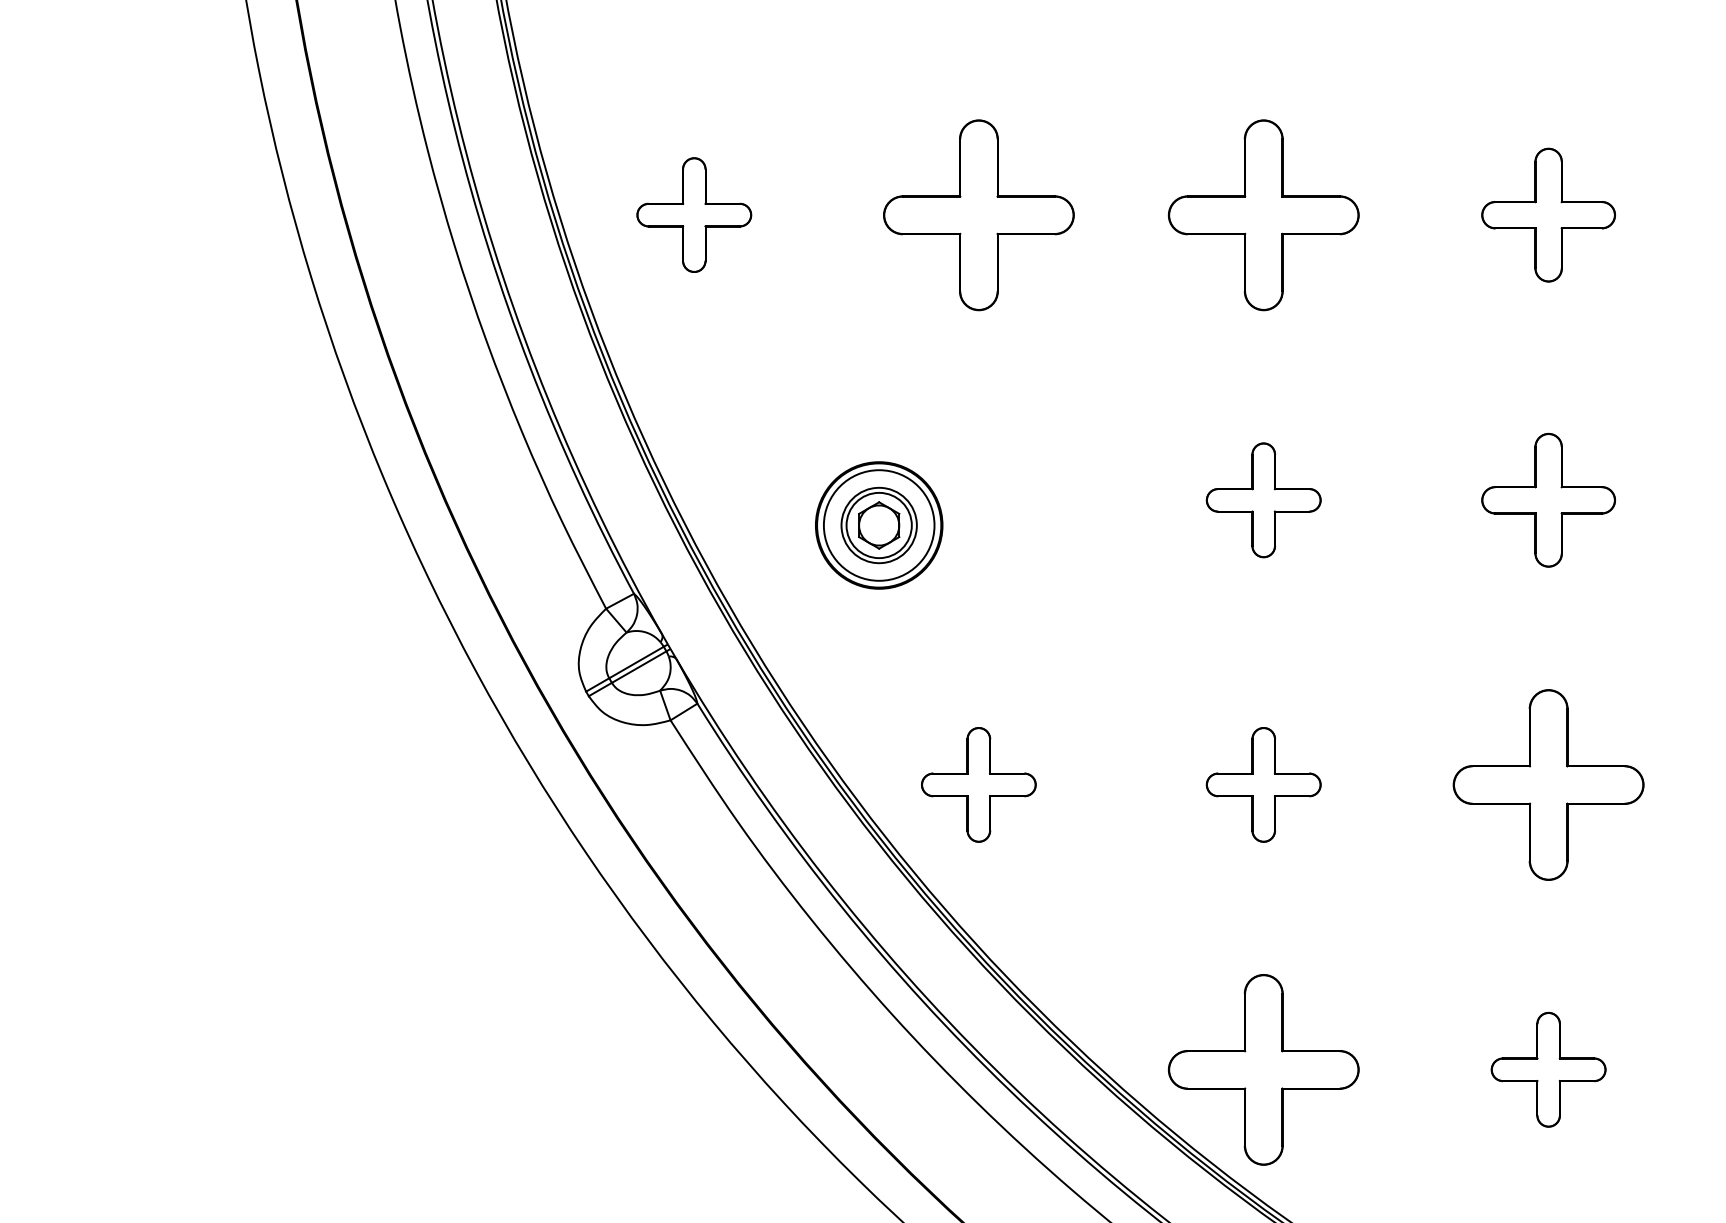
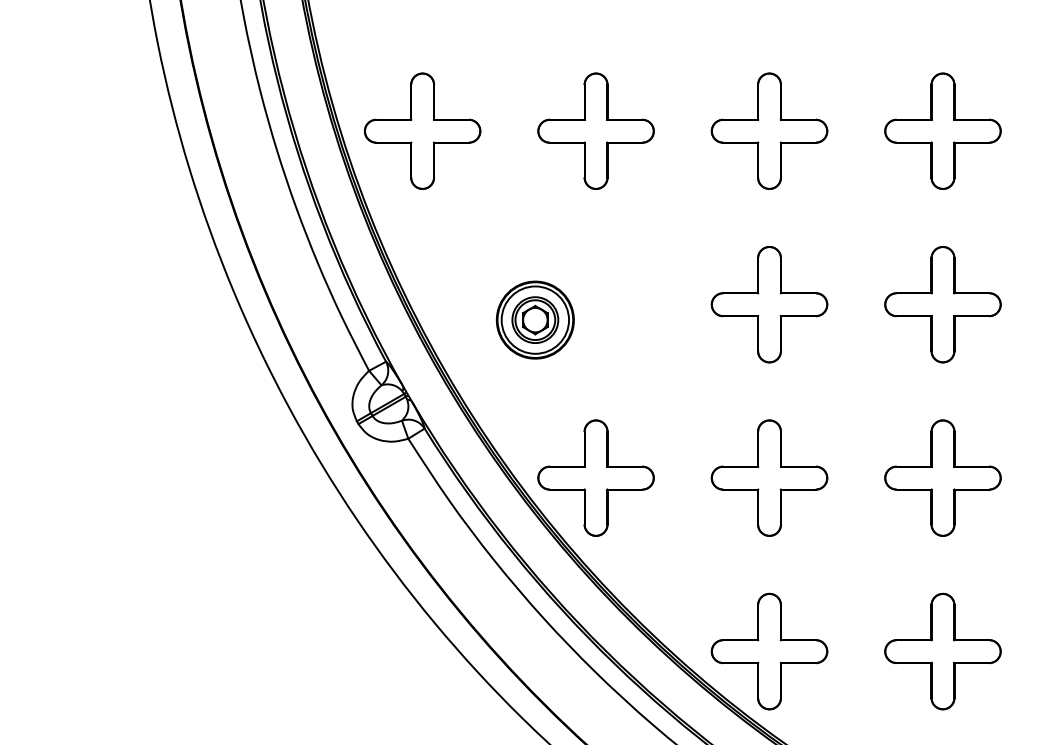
part: (693, 214) -> (422, 130), size x1.67
part: (1547, 214) -> (942, 130), size x1.43
part: (1263, 499) -> (769, 304), size x1.67
part: (1547, 499) -> (942, 304), size x1.43
part: (977, 783) -> (595, 477), size x1.67
part: (1263, 783) -> (769, 477), size x1.67
part: (1547, 1069) -> (942, 651), size x1.67

